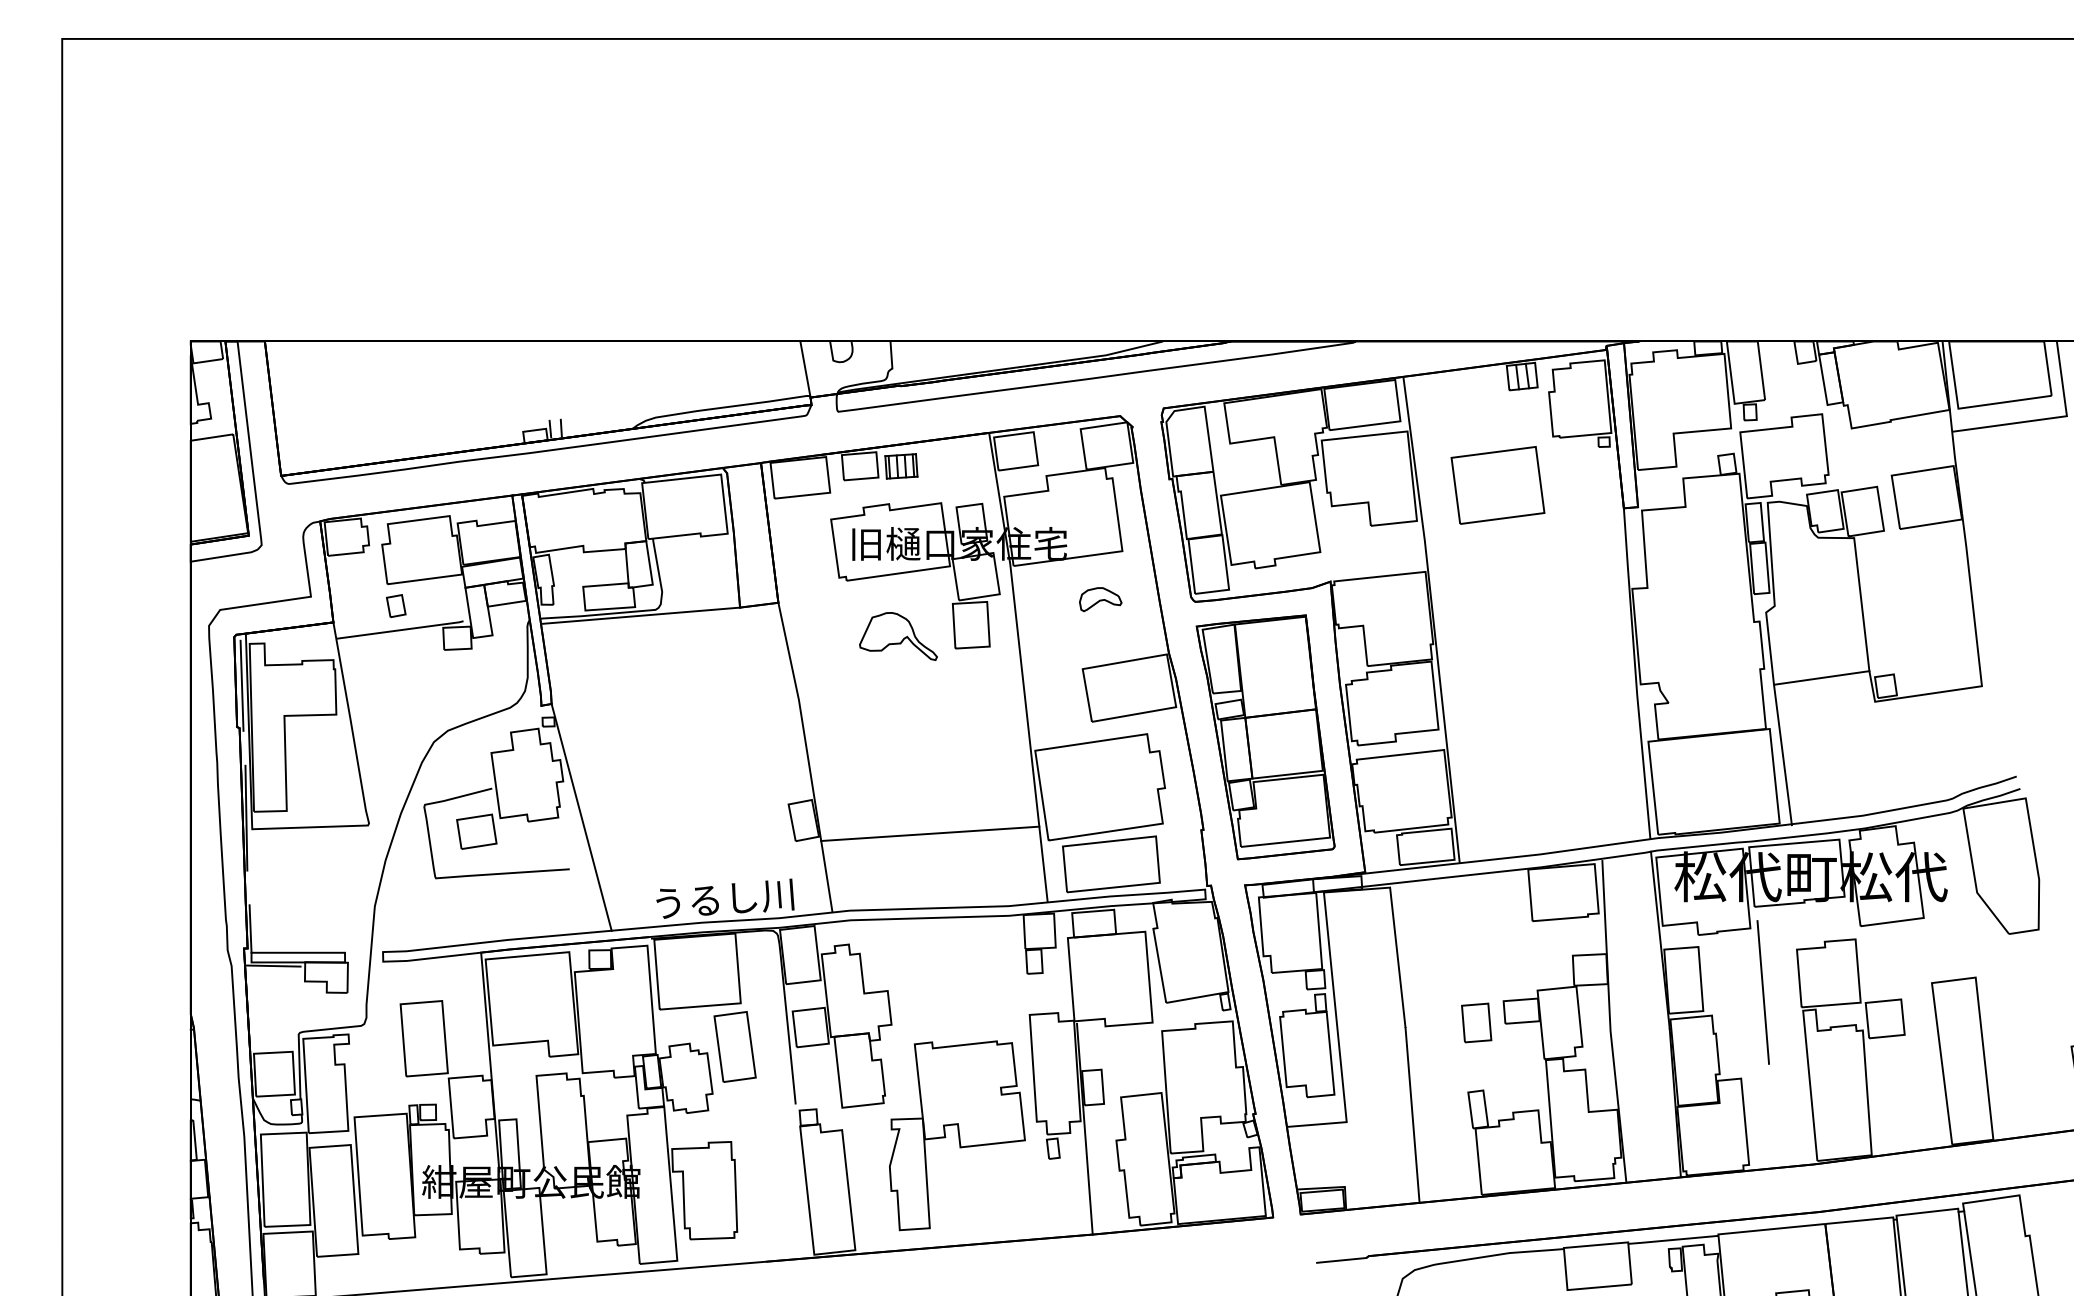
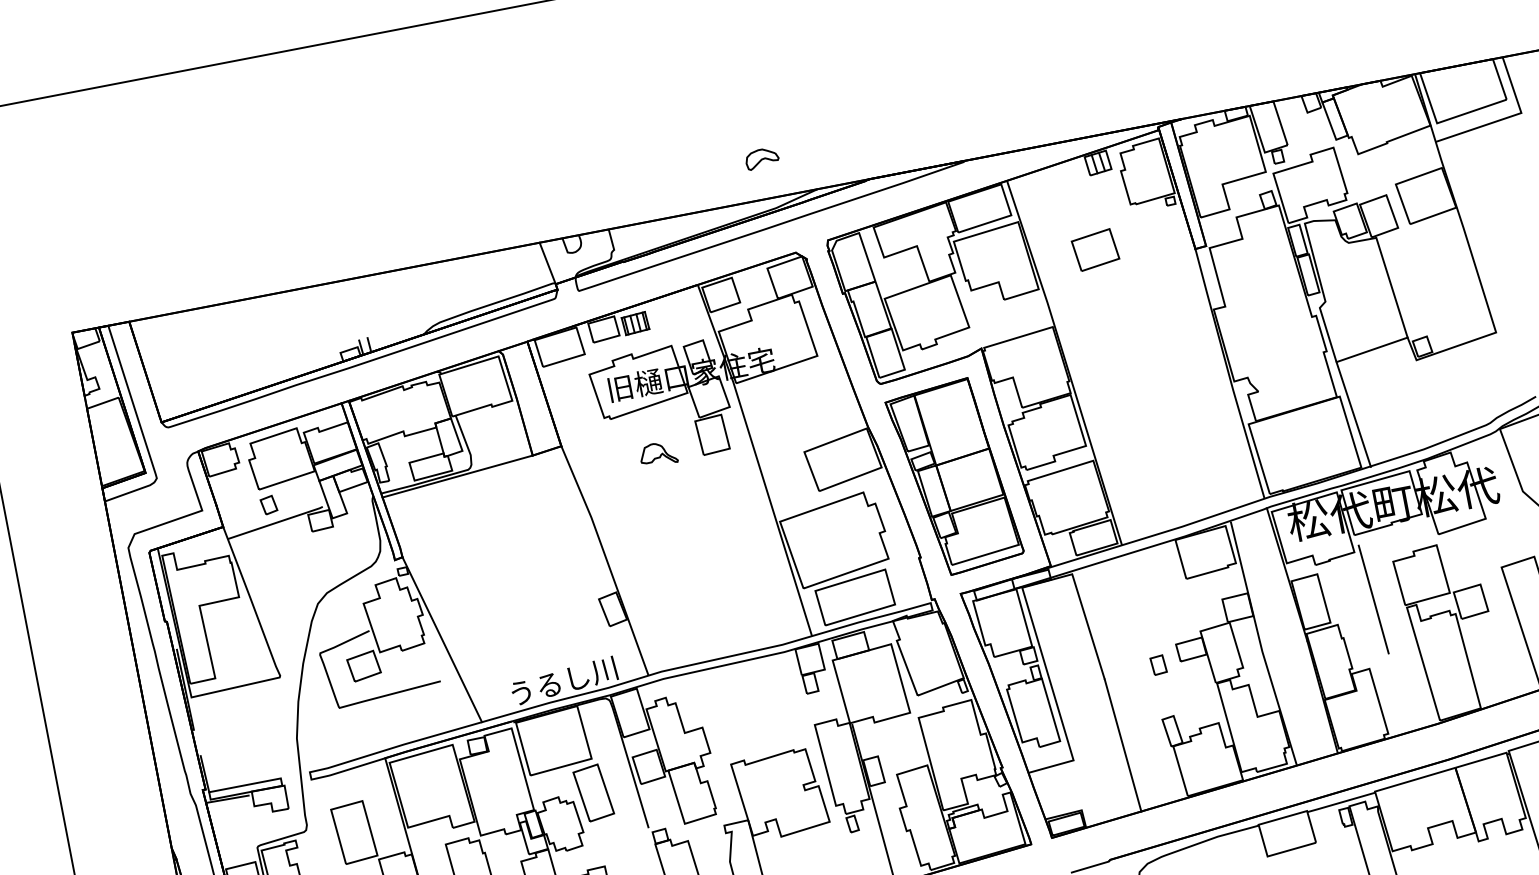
part: (1497, 485) -> (1095, 250), size x0.6
part: (1100, 599) -> (762, 158), moved
part: (898, 636) -> (658, 454), size x0.6
line: (241, 685) -> (162, 588), removed
line: (930, 833) -> (712, 600), removed
part: (1476, 1022) -> (1158, 664), size x0.6

